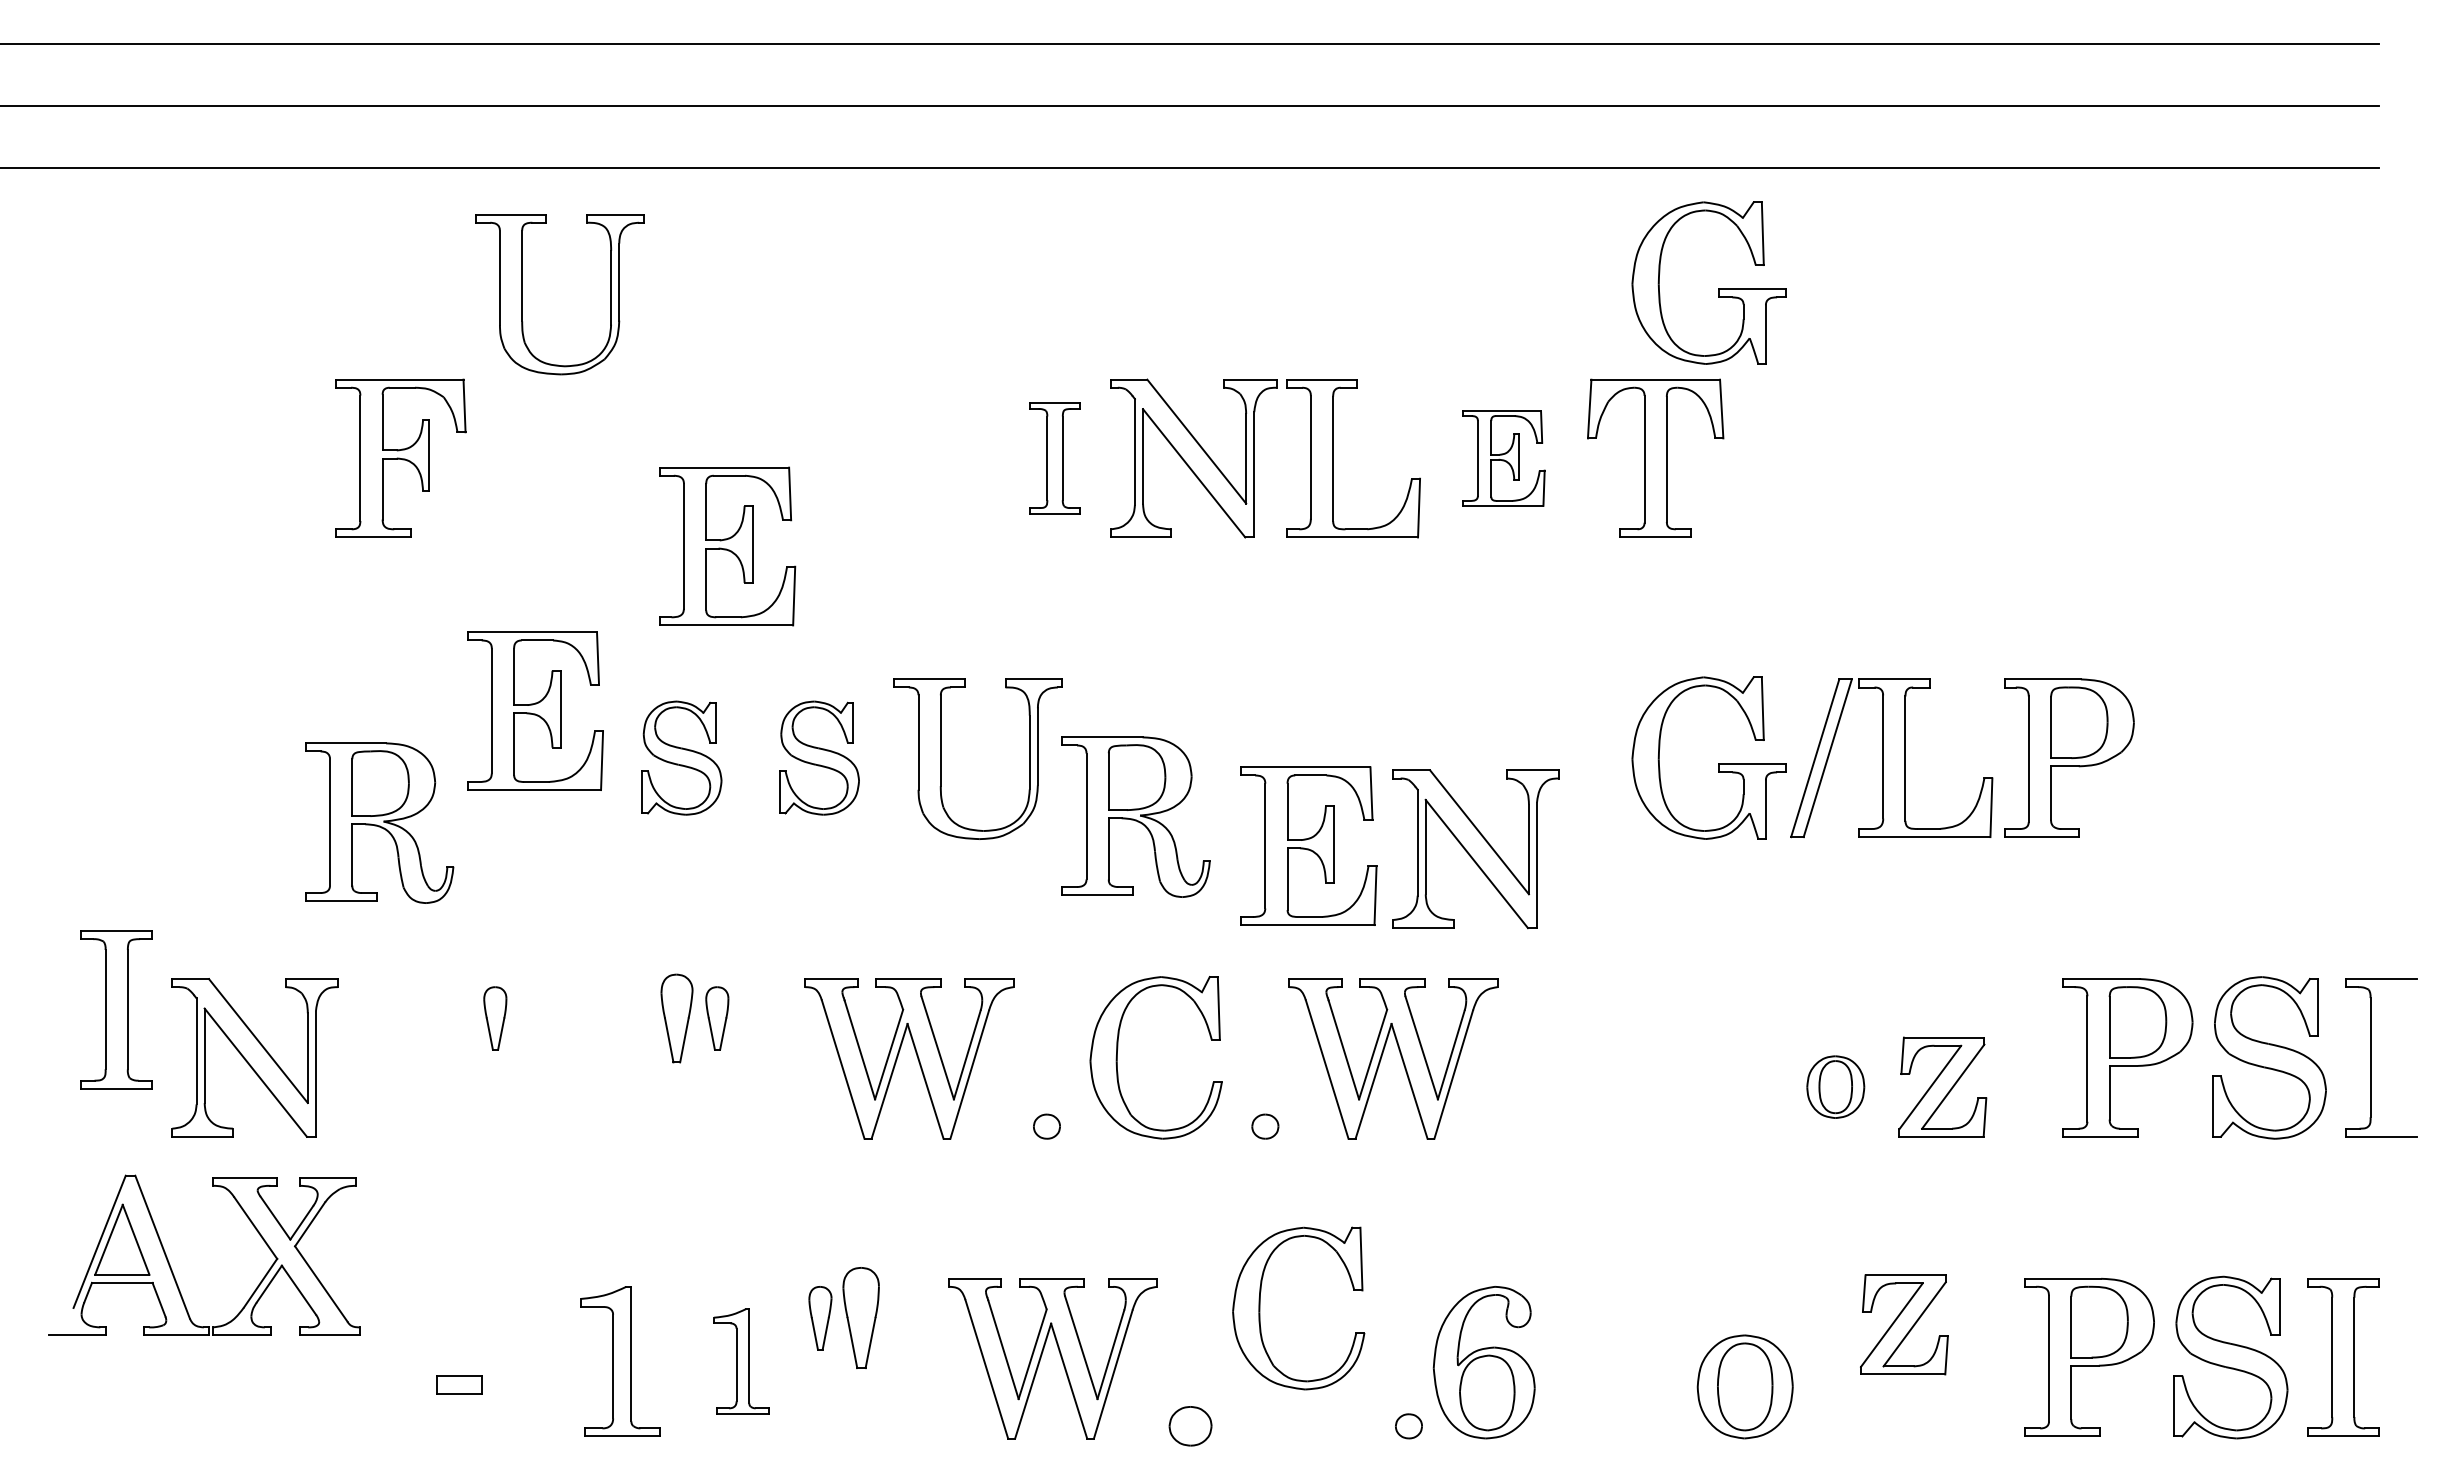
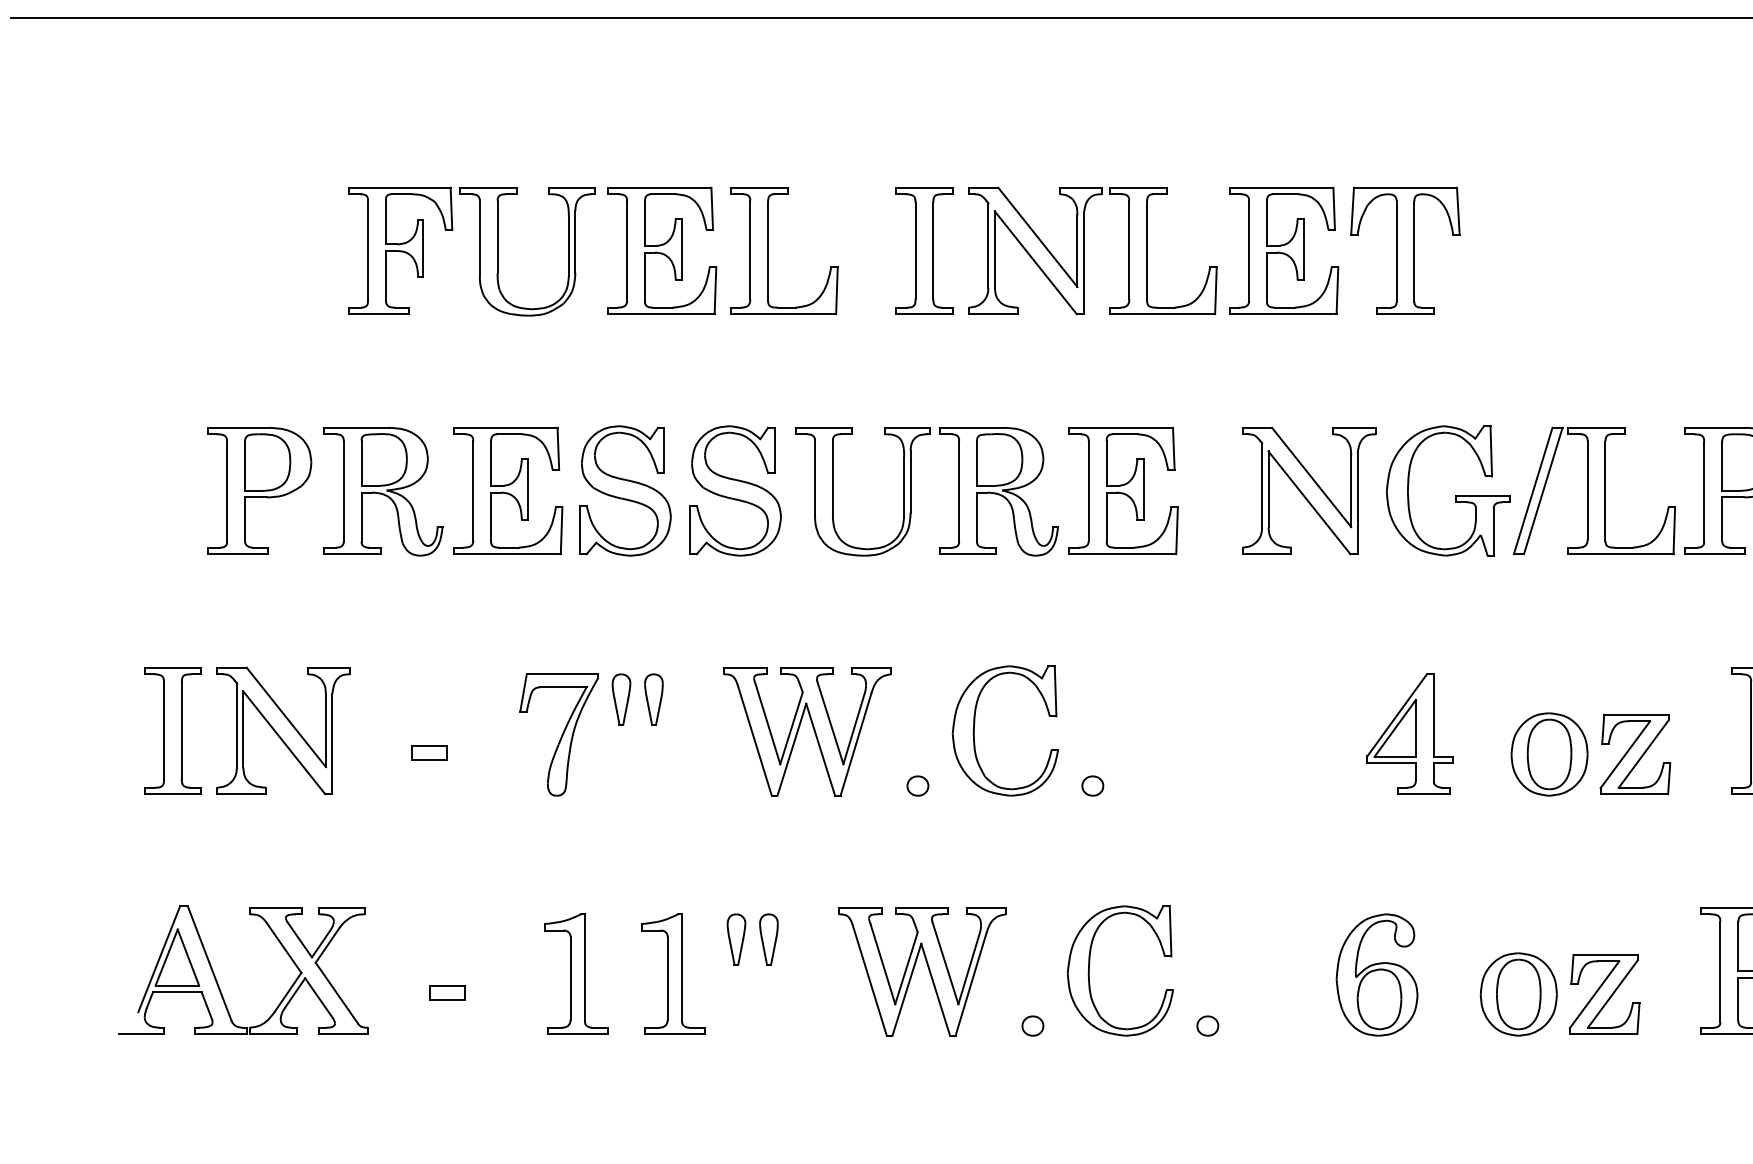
part: (1718, 288) -> (1455, 114), removed
part: (522, 294) -> (497, 251), moved
part: (860, 458) -> (768, 250), added
part: (1054, 458) -> (923, 250), size x1.43
part: (1503, 458) -> (1283, 250), size x1.67
part: (727, 546) -> (662, 250), moved
part: (535, 710) -> (508, 490), moved
part: (224, 757) -> (259, 490), added
part: (681, 757) -> (625, 490), size x1.43
part: (819, 757) -> (735, 490), size x1.43
part: (1135, 816) -> (998, 491), moved
part: (379, 822) -> (383, 491), moved
part: (1308, 845) -> (1123, 490), moved
part: (1475, 849) -> (1308, 491), moved
part: (116, 1009) -> (172, 730), moved
part: (495, 1018) -> (476, 699), removed
part: (676, 1018) -> (621, 699), size x0.71
part: (1400, 1056) -> (1201, 729), removed
part: (1661, 1061) -> (1410, 733), added
part: (598, 1062) -> (558, 734), added
part: (436, 1084) -> (429, 752), added
part: (1835, 1086) -> (1549, 753), size x1.67
part: (172, 1269) -> (217, 981), moved
part: (1260, 1308) -> (1089, 970), moved
part: (860, 1318) -> (768, 939), size x0.62
part: (1904, 1324) -> (1604, 994), moved
part: (741, 1361) -> (673, 974), size x1.43
part: (1483, 1362) -> (1376, 974), moved
part: (1744, 1386) -> (1518, 994), moved
part: (1190, 1426) -> (1032, 1026), size x0.62

